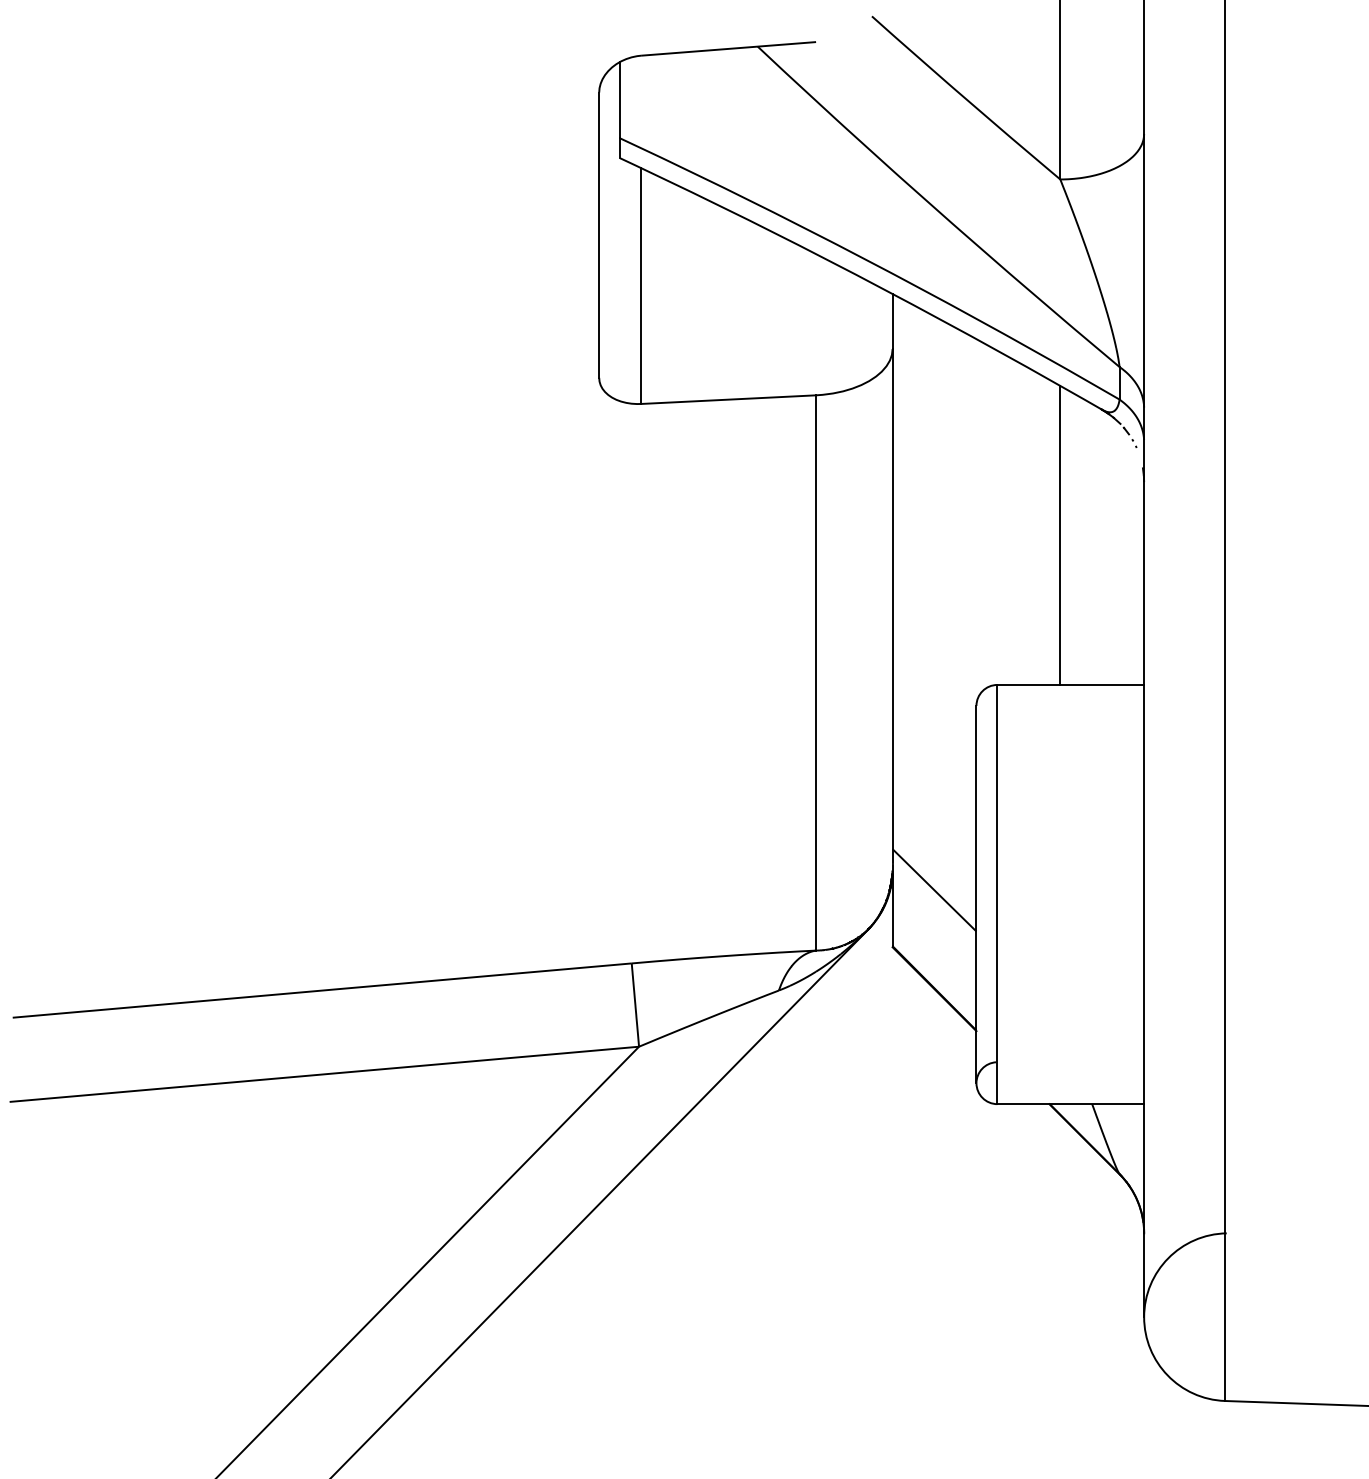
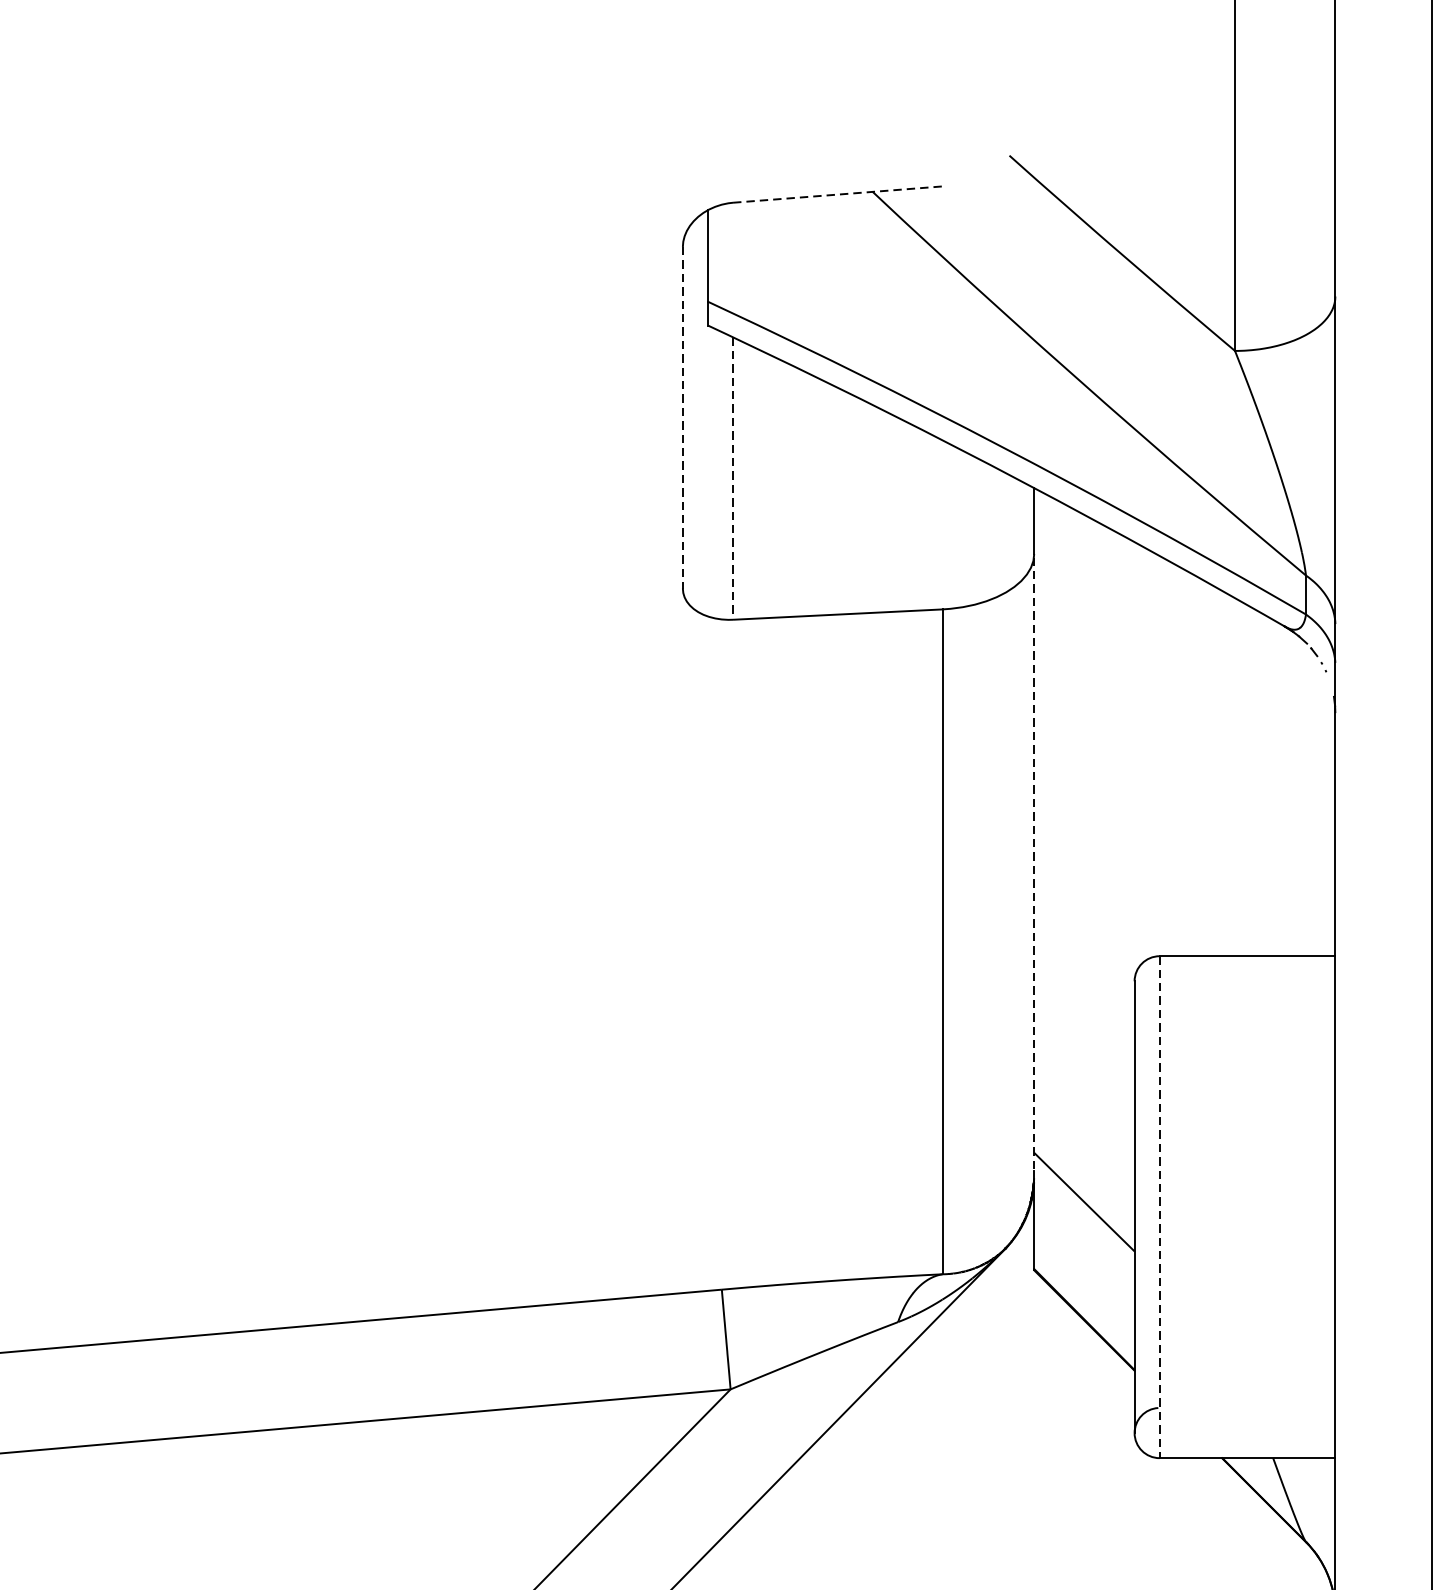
line: (728, 48) -> (837, 194), solid -> dashed
line: (599, 235) -> (683, 418), solid -> dashed
line: (641, 286) -> (733, 479), solid -> dashed
line: (1060, 534) -> (1235, 776), removed
line: (892, 605) -> (1034, 861), solid -> dashed
line: (997, 894) -> (1159, 1207), solid -> dashed

